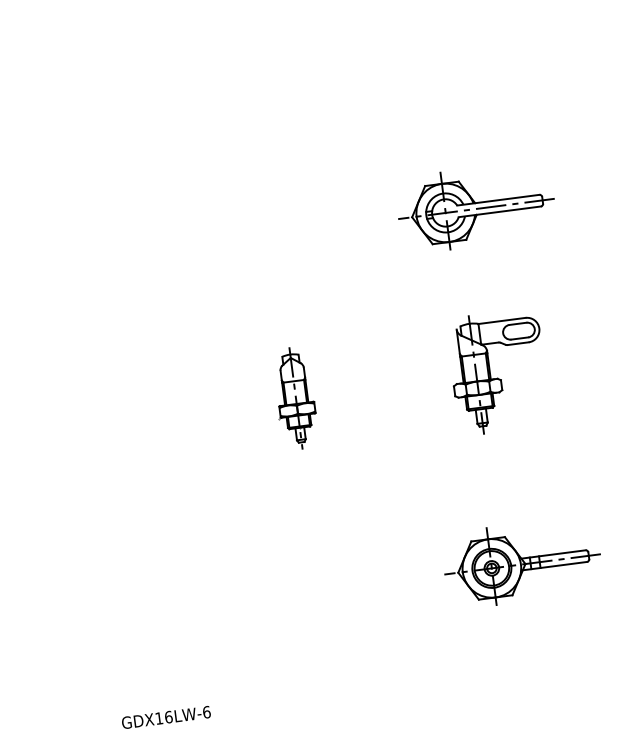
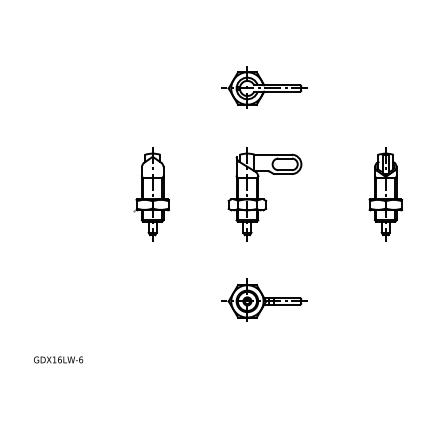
part: (476, 207) -> (264, 87), moved
part: (497, 372) -> (264, 194), size x1.43
part: (294, 398) -> (151, 194), size x1.67

